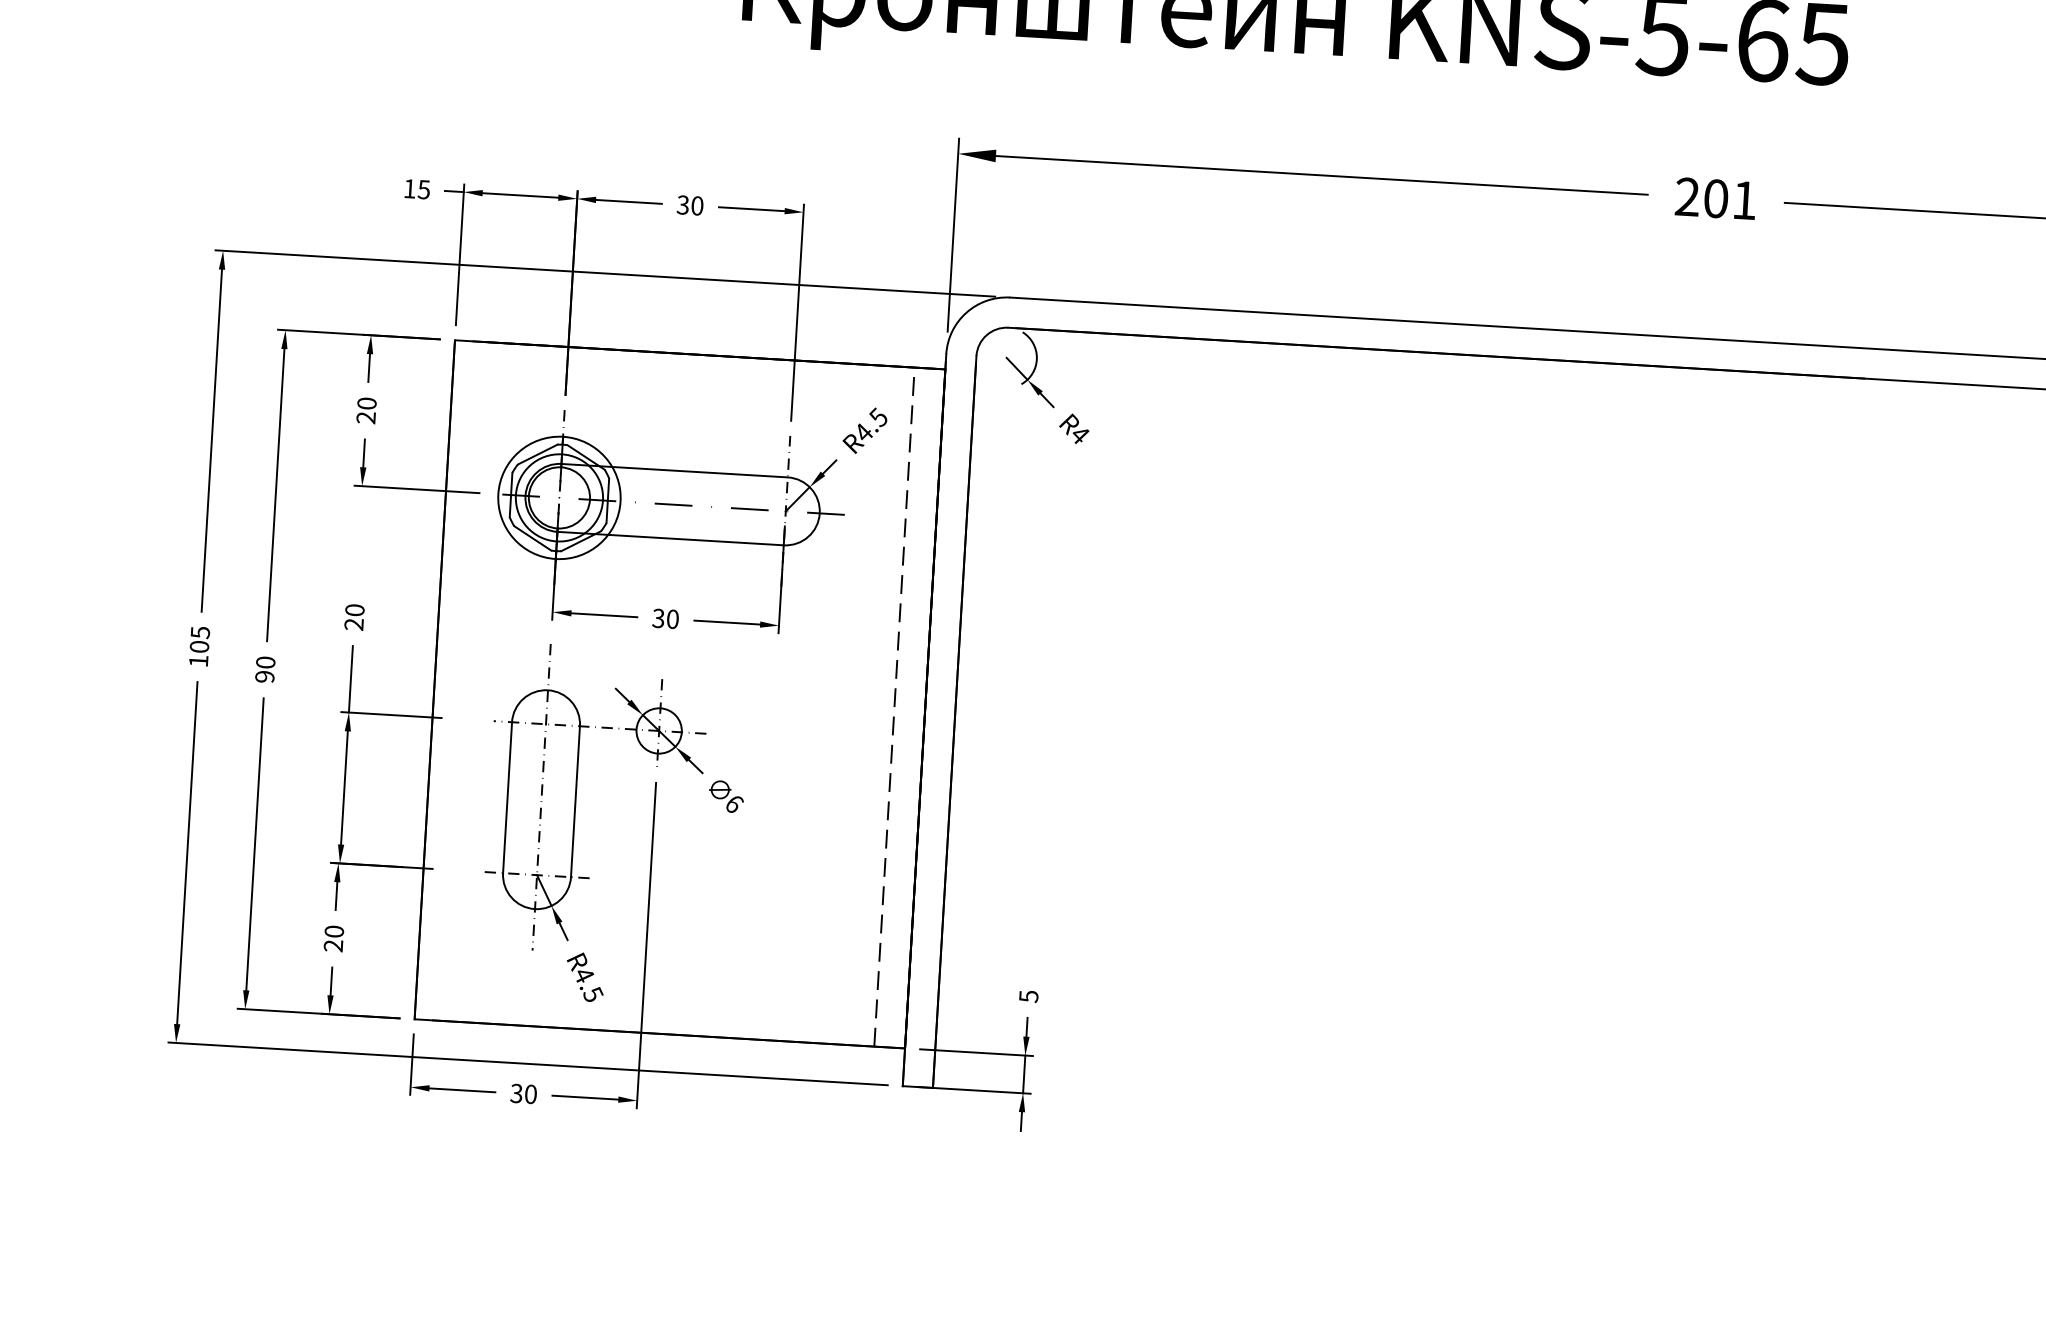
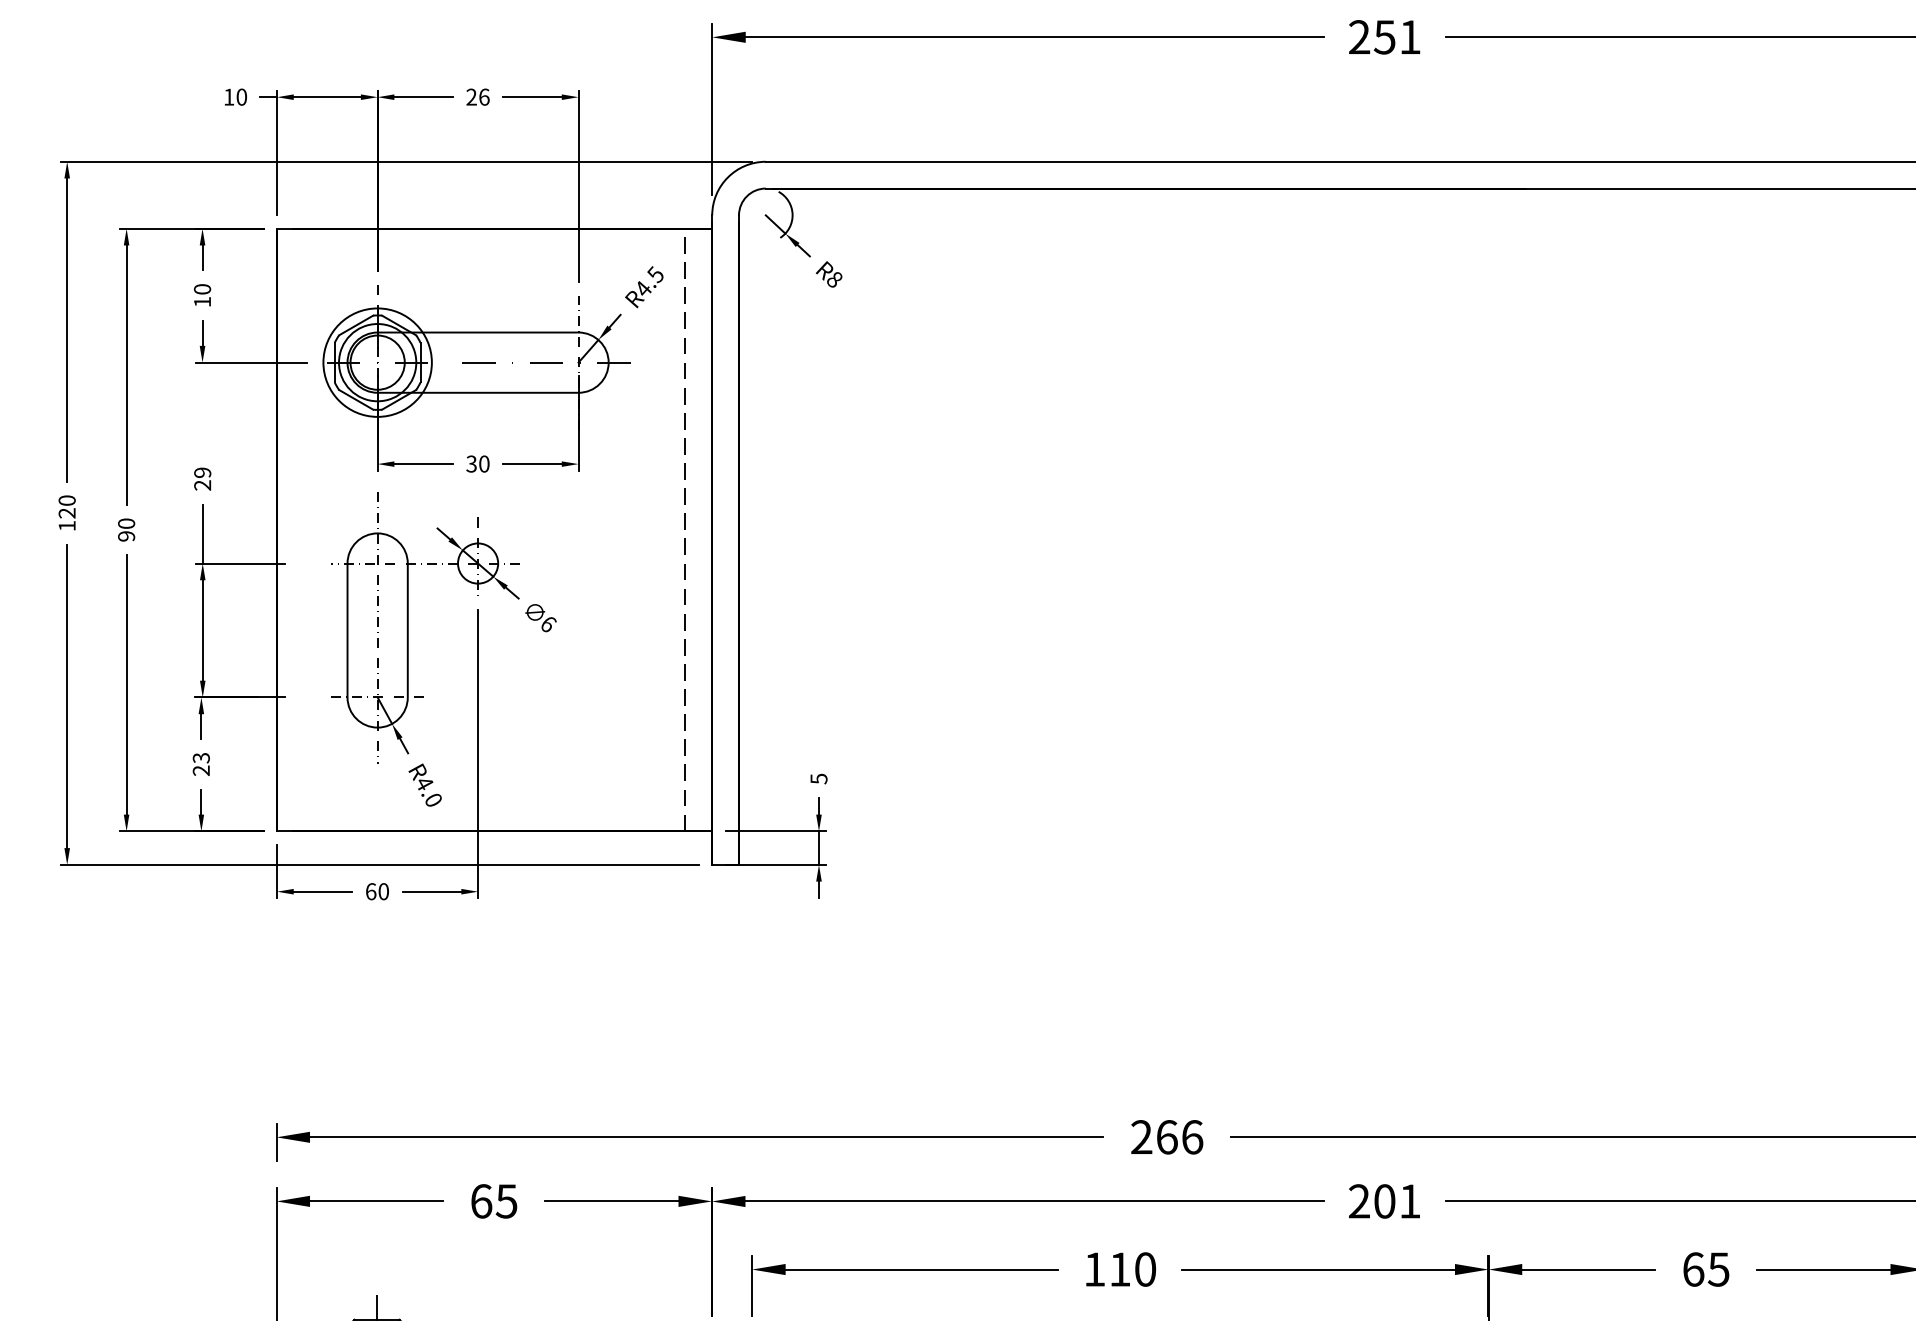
text: (423, 188) -> (241, 96), 15 -> 10
text: (1715, 198) -> (1384, 37), 201 -> 251
text: (689, 204) -> (477, 96), 30 -> 26
text: (365, 417) -> (201, 301), 20 -> 10
text: (1079, 434) -> (834, 279), R4 -> R8
text: (354, 609) -> (202, 472), 20 -> 29
text: (199, 639) -> (66, 506), 105 -> 120
text: (333, 930) -> (200, 757), 20 -> 23
text: (593, 993) -> (433, 799), R4.5 -> R4.0
text: (515, 1093) -> (370, 891), 30 -> 60

